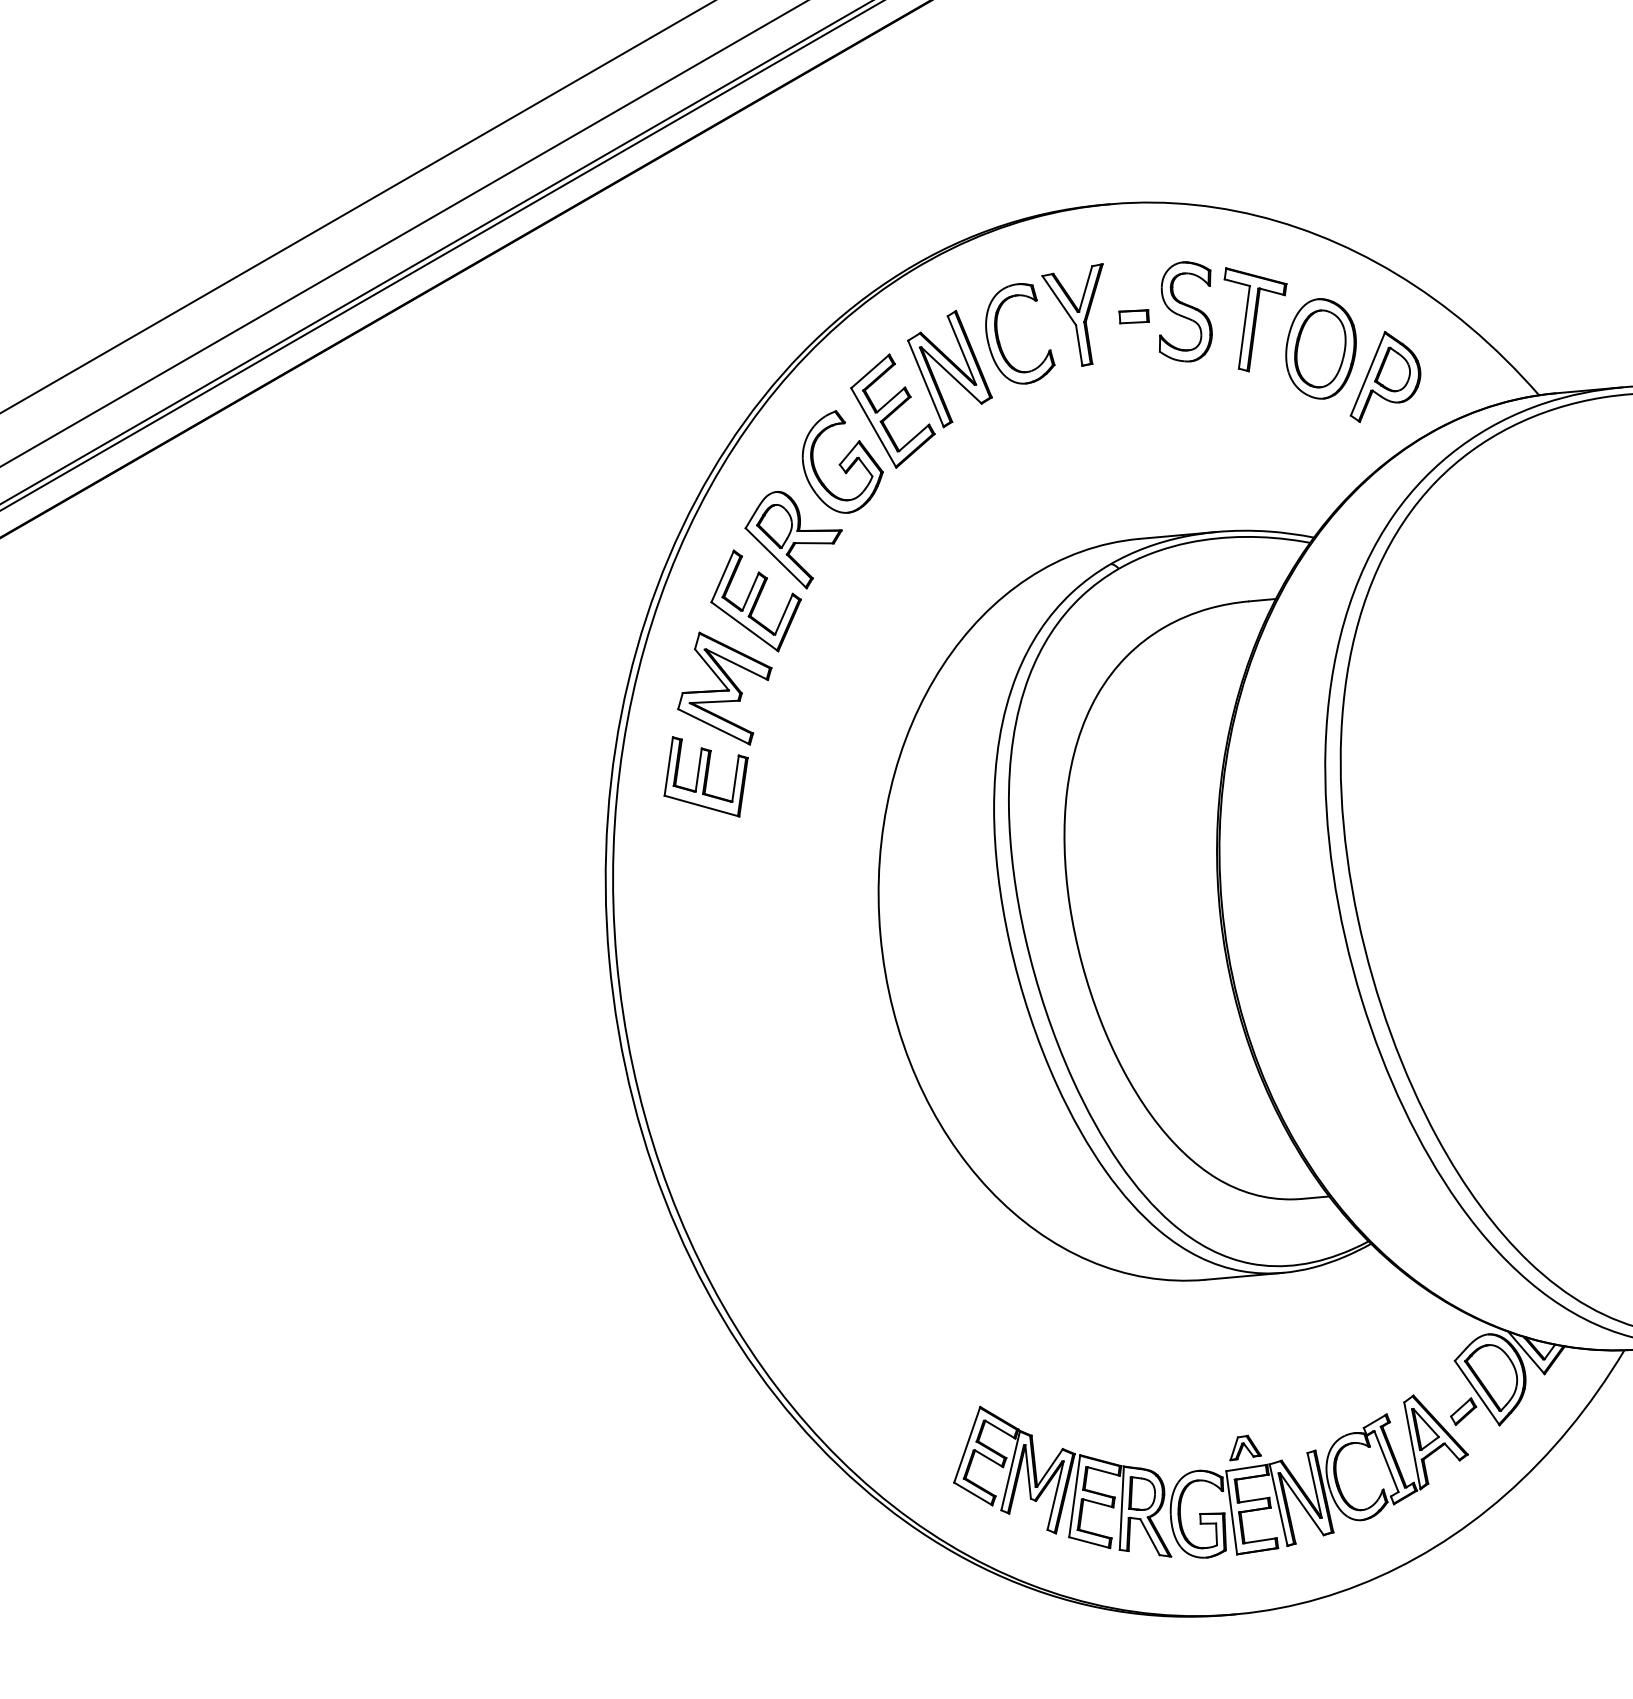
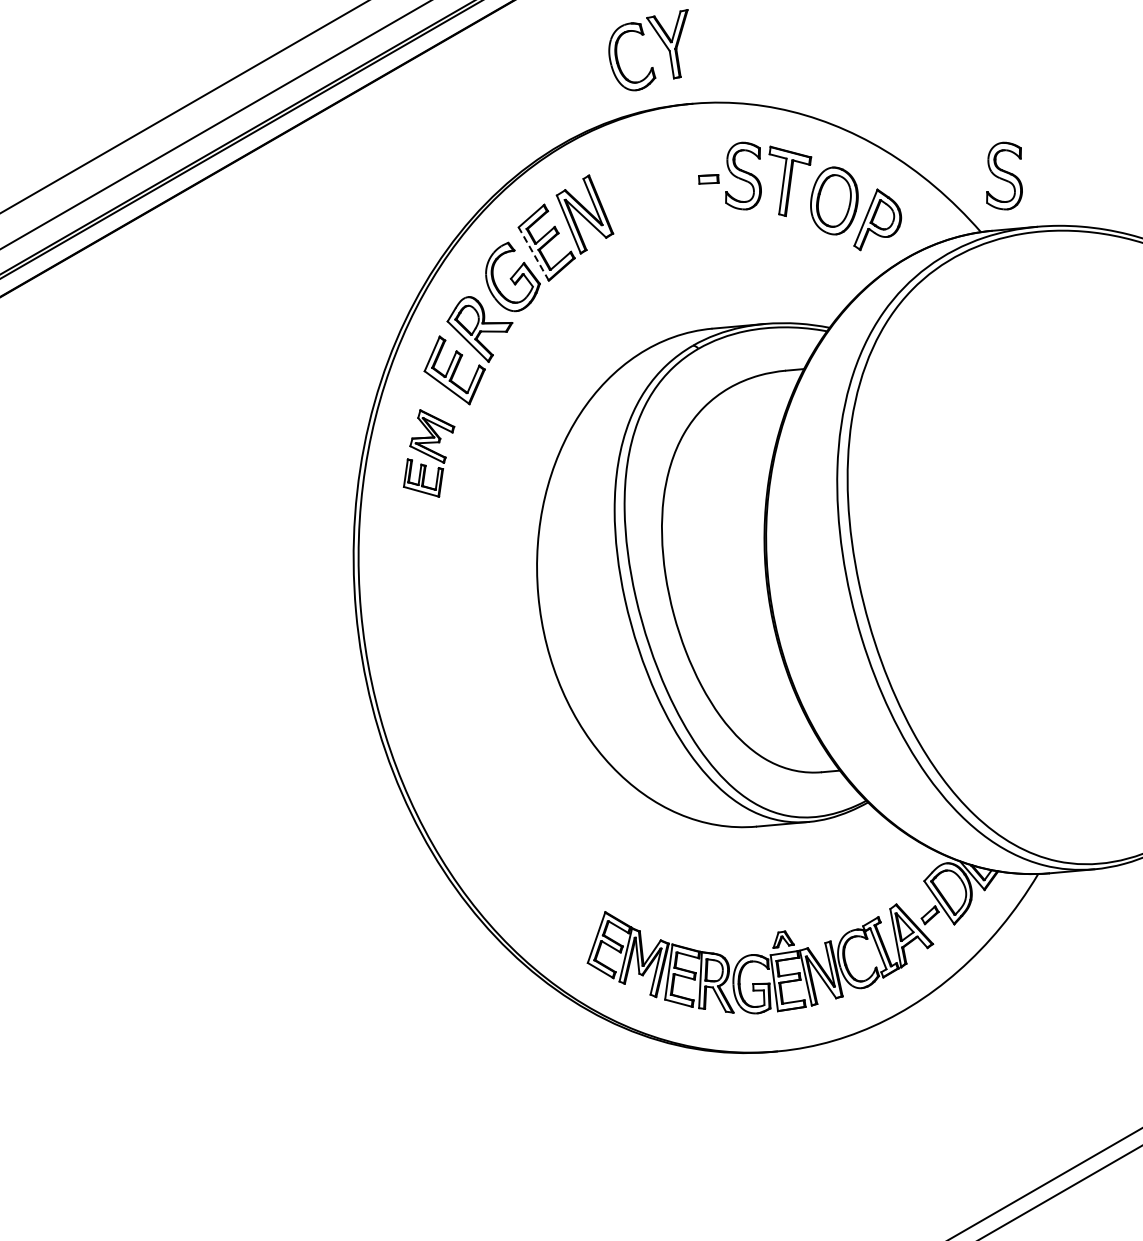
part: (1038, 302) -> (644, 35), moved
part: (1574, 310) -> (1004, 175), added
line: (873, 428) -> (533, 254), solid -> dashed
part: (717, 724) -> (428, 453), size x0.7

